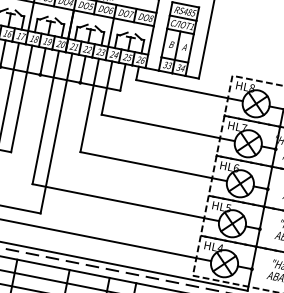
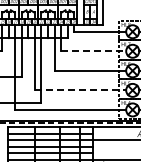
line: (168, 128) -> (93, 51), solid -> dashed
line: (125, 202) -> (80, 90), solid -> dashed

